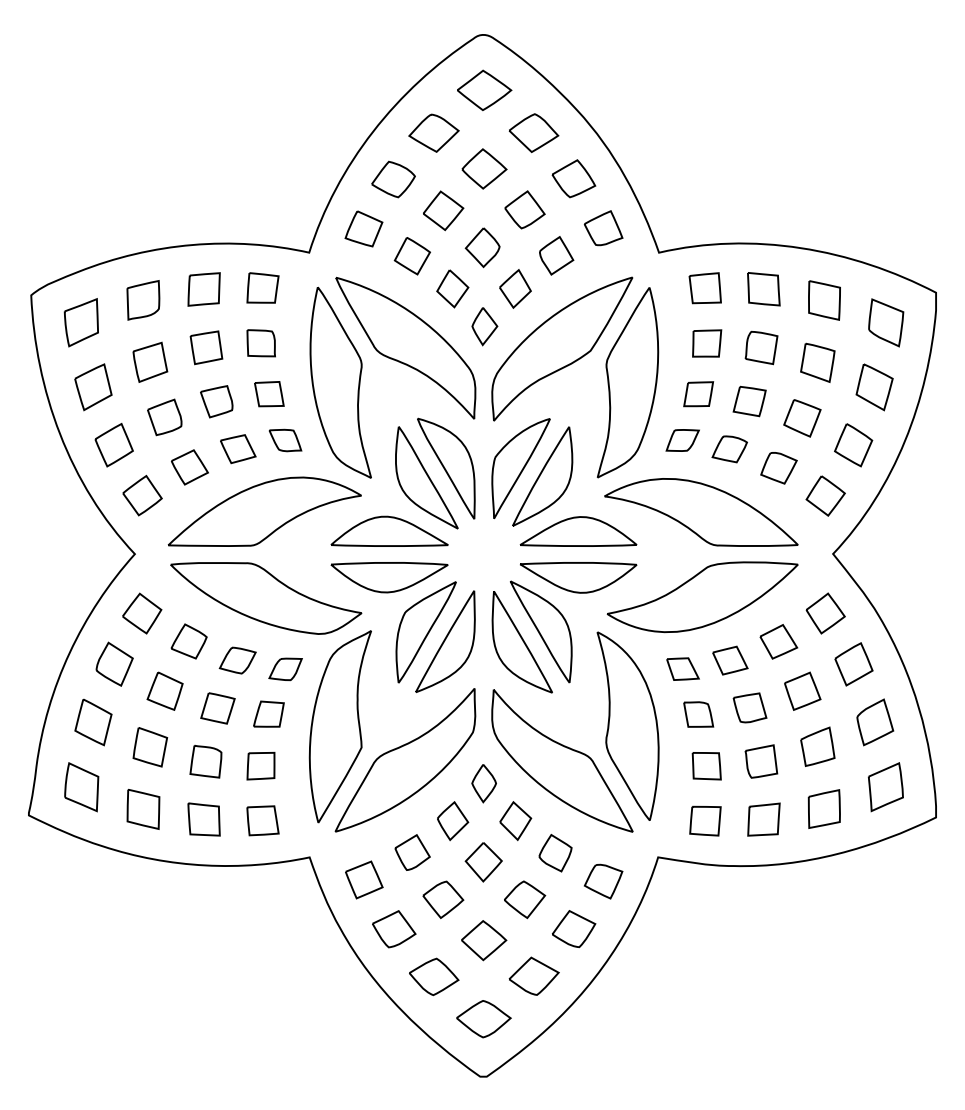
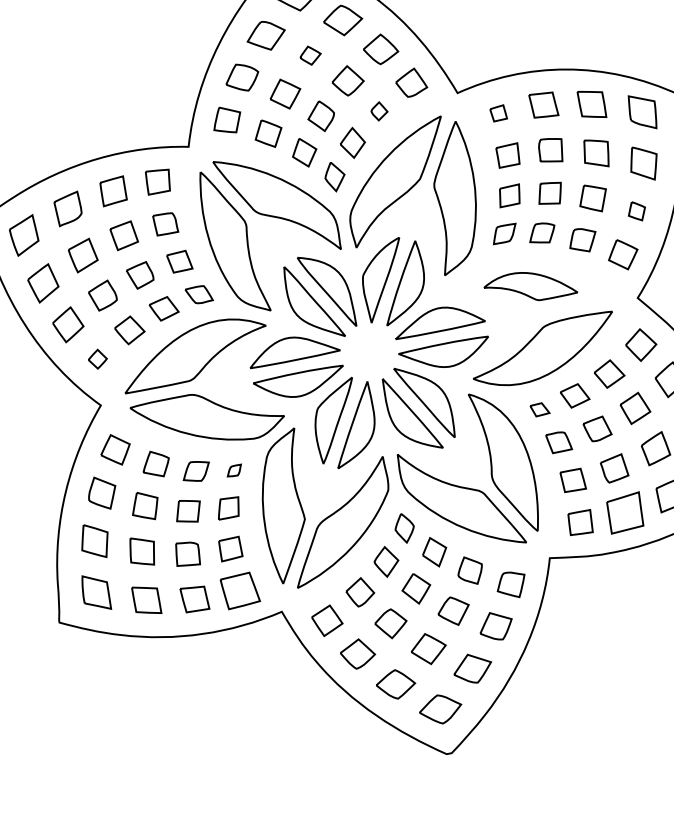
part: (484, 168) -> (310, 55), size x0.6
part: (556, 255) -> (379, 111), size x0.6
part: (704, 288) -> (498, 113), size x0.6
part: (853, 445) -> (636, 211), size x0.6
part: (142, 495) -> (97, 359), size x0.6
part: (701, 512) -> (530, 286), size x0.6
part: (682, 668) -> (539, 409), size x0.7
part: (285, 669) -> (234, 471), size x0.6
part: (763, 819) -> (624, 512), size x1.4
part: (262, 820) -> (239, 590), size x1.4

